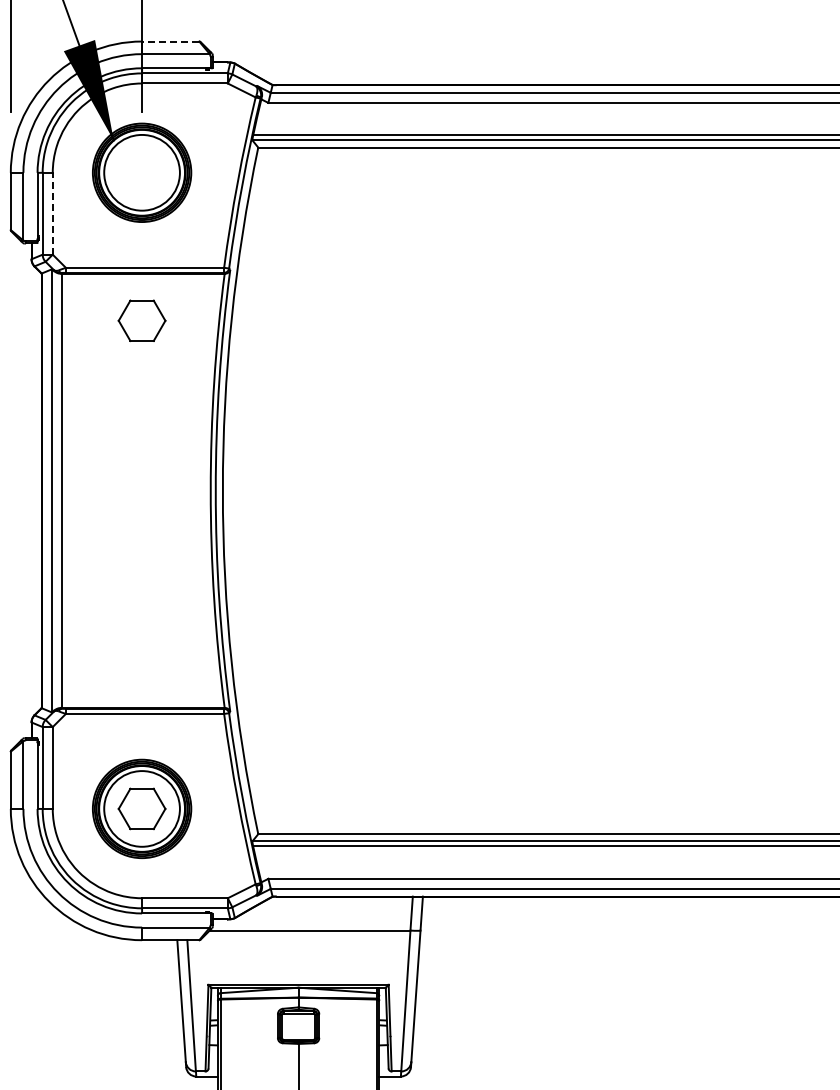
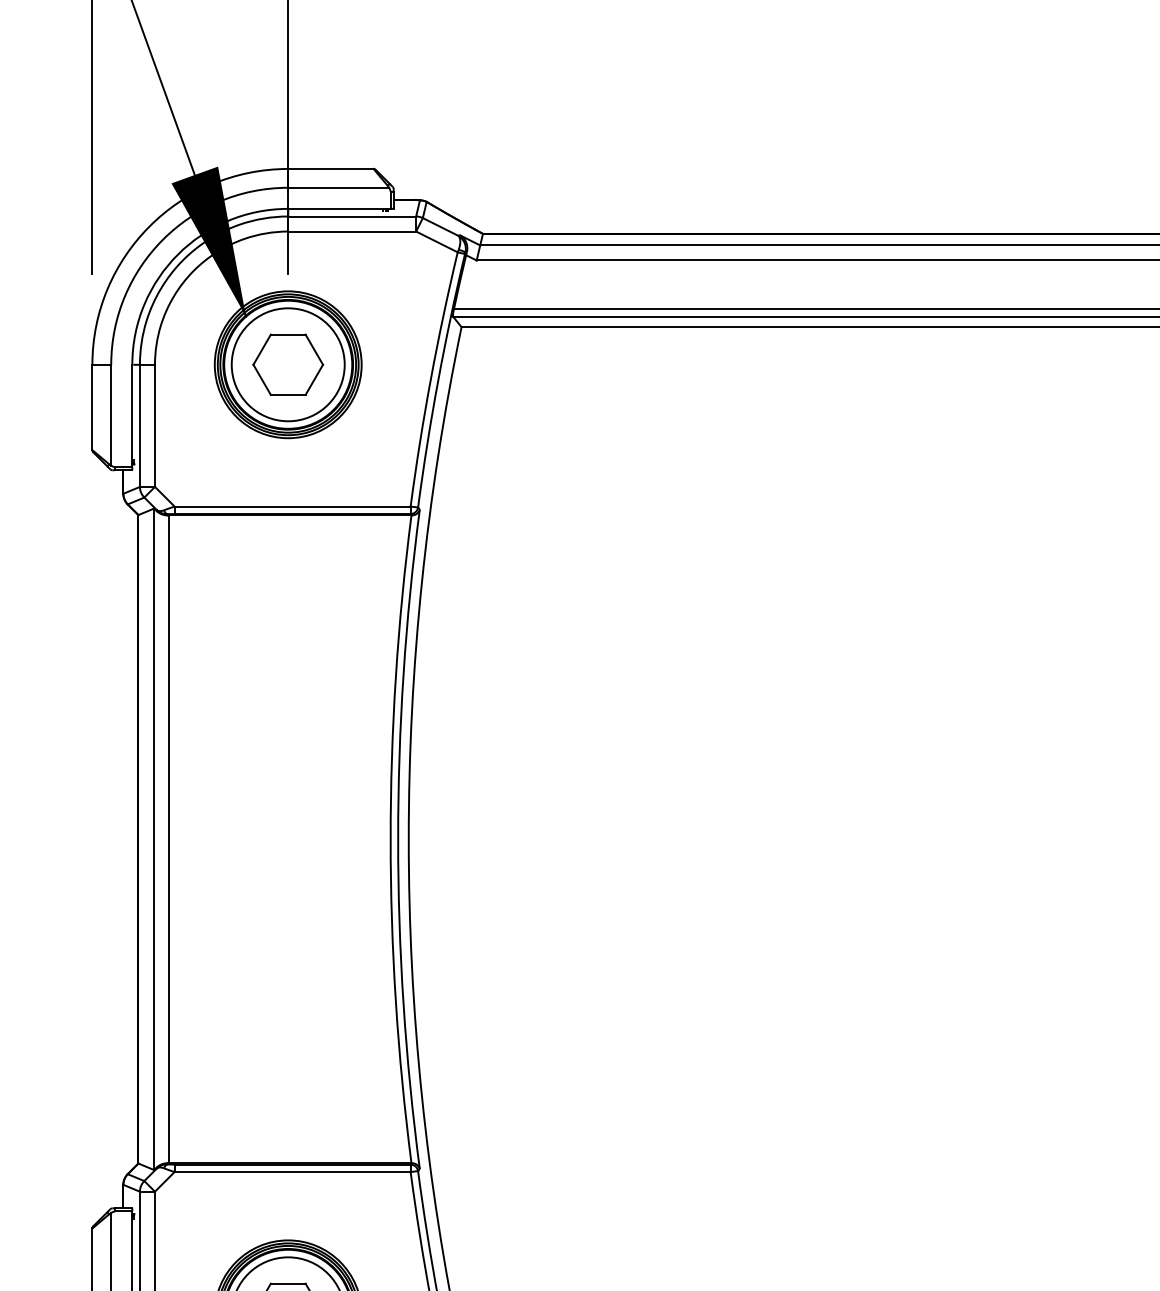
line: (170, 41) -> (330, 168), dashed -> solid
line: (52, 213) -> (154, 425), dashed -> solid
part: (141, 320) -> (287, 364), moved

